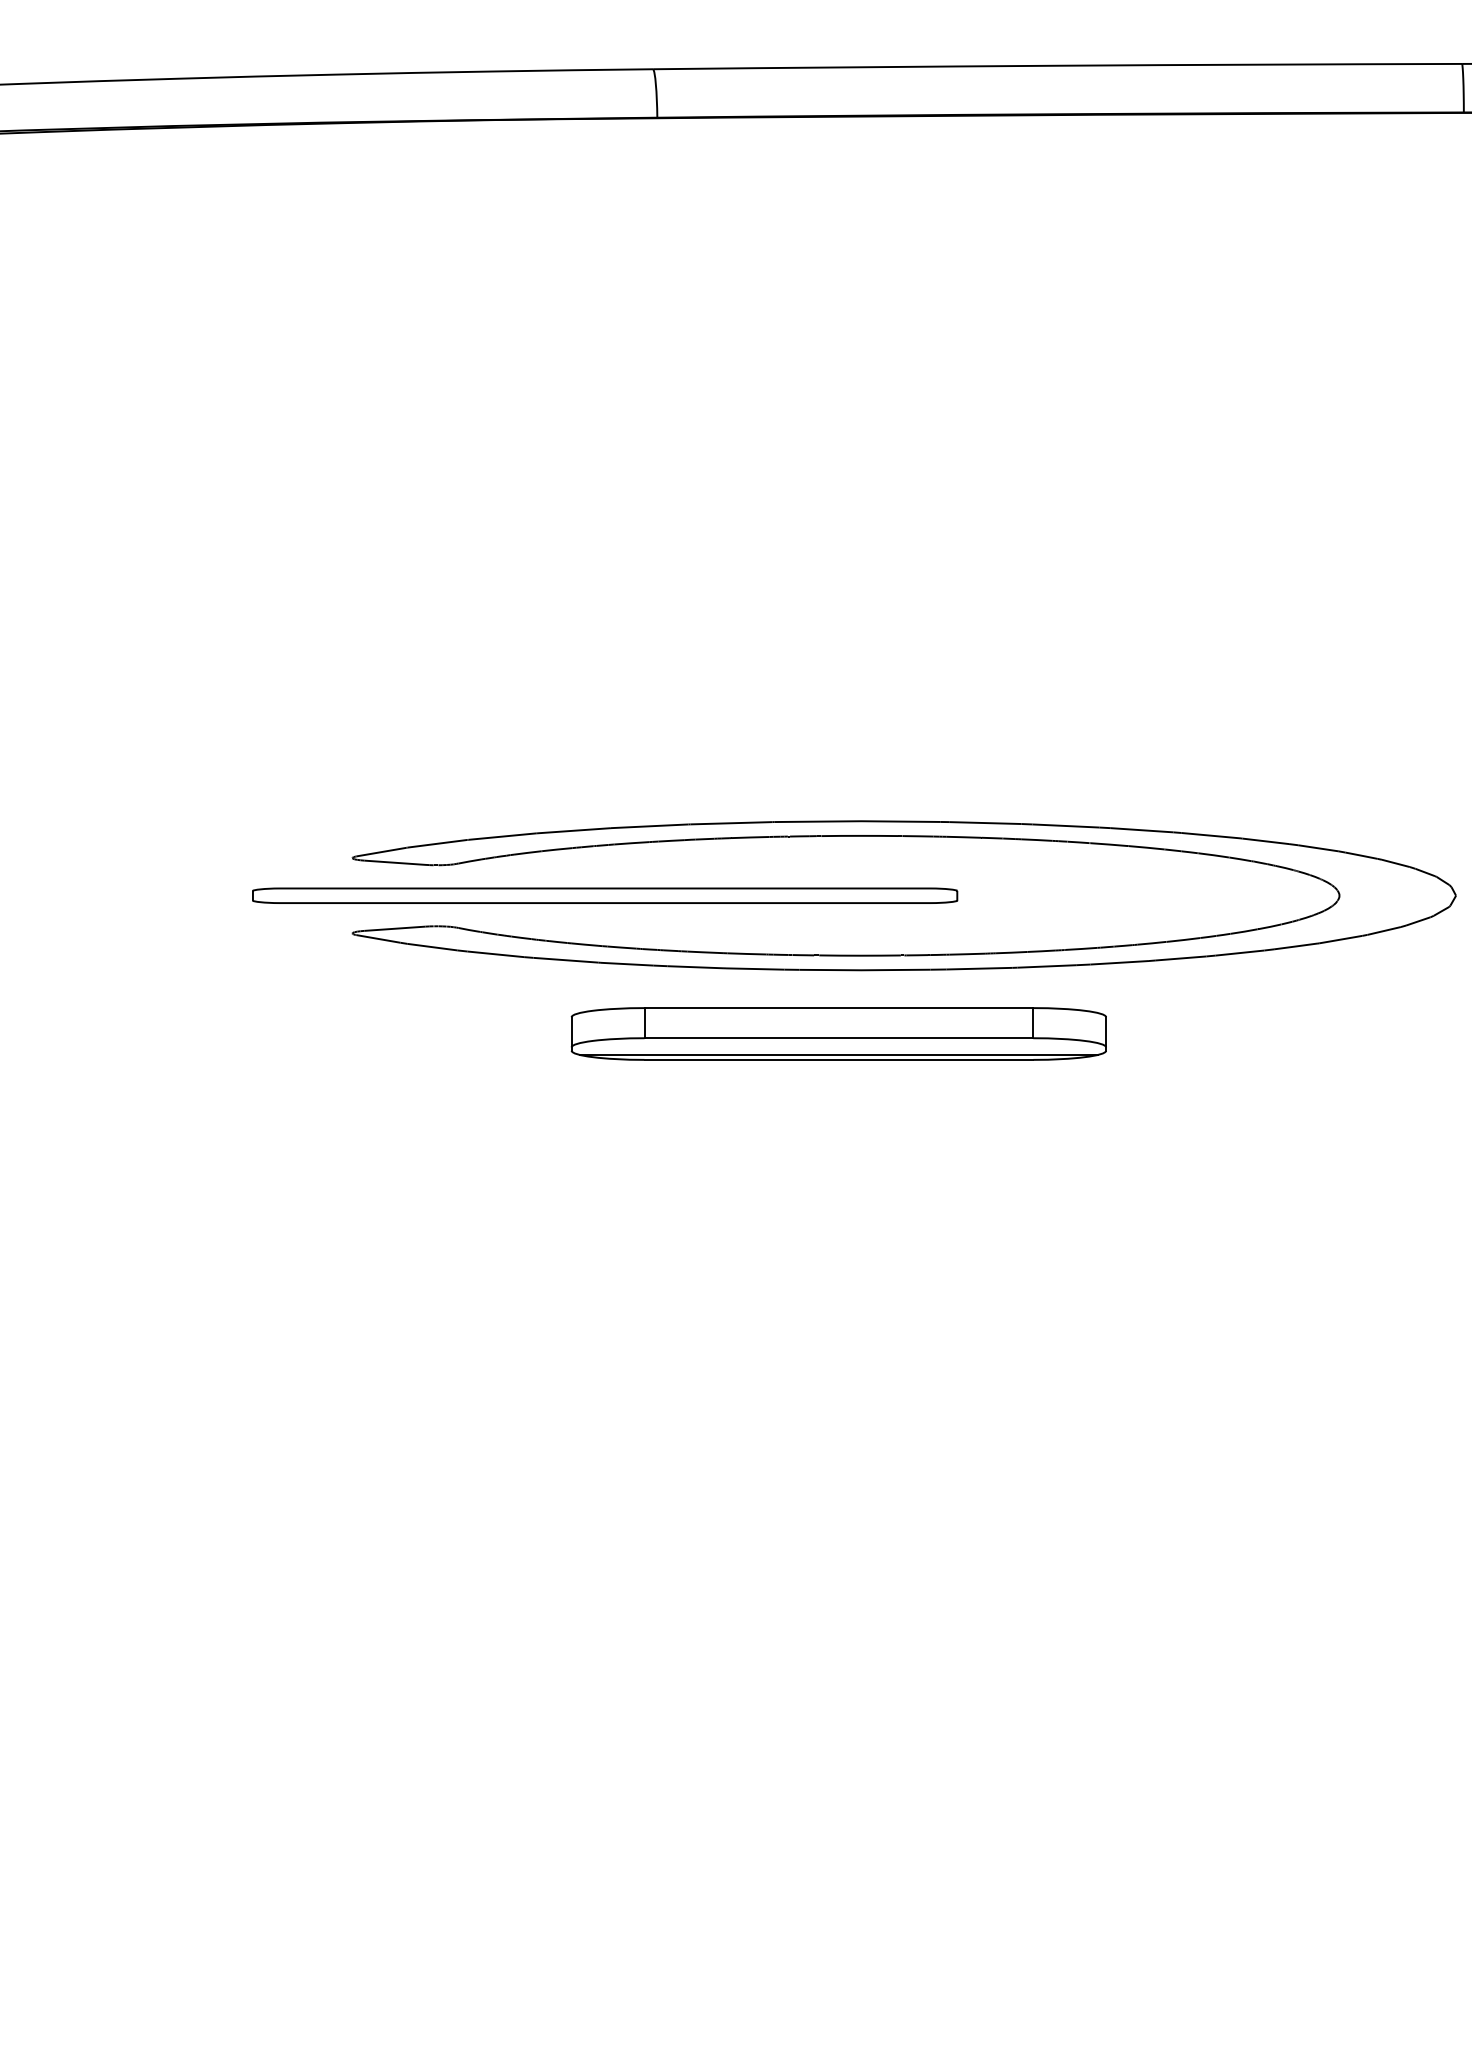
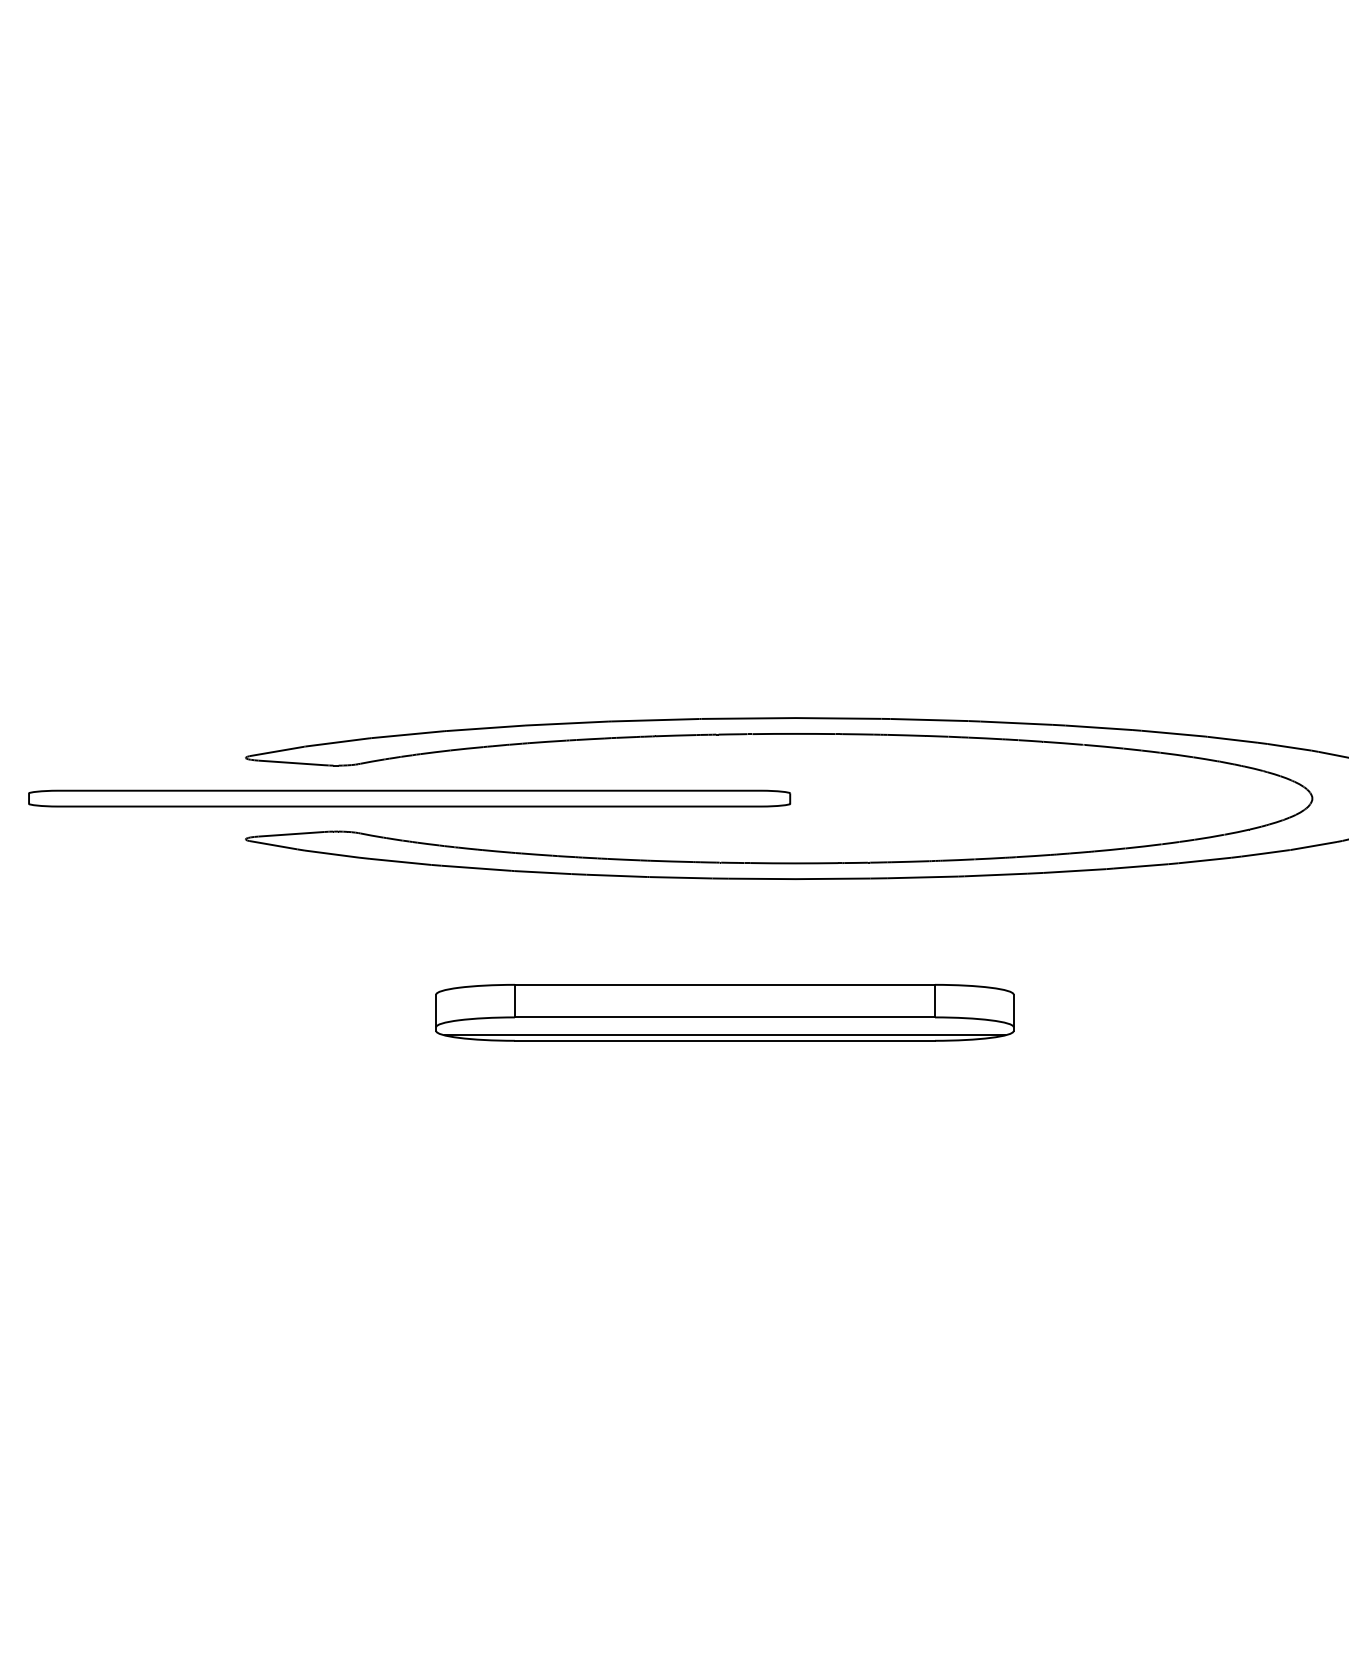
part: (605, 895) -> (410, 798), moved
part: (838, 1033) -> (724, 1012), moved

